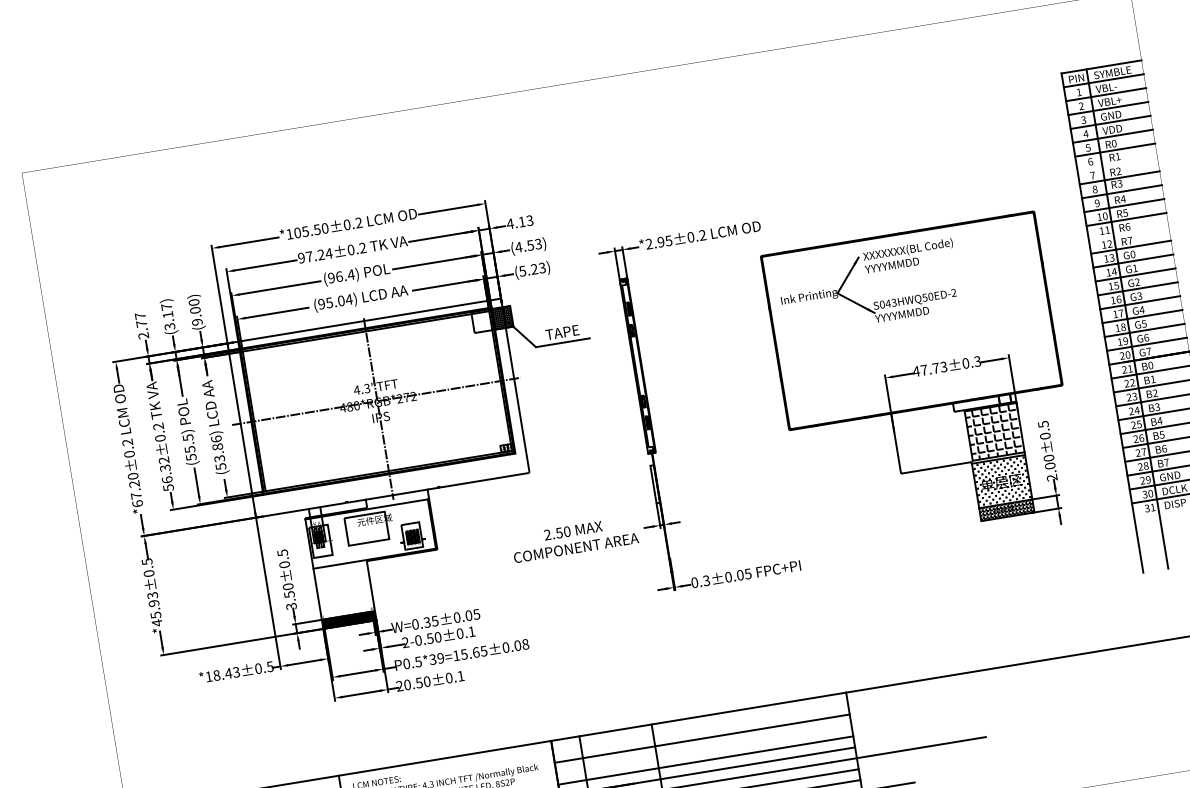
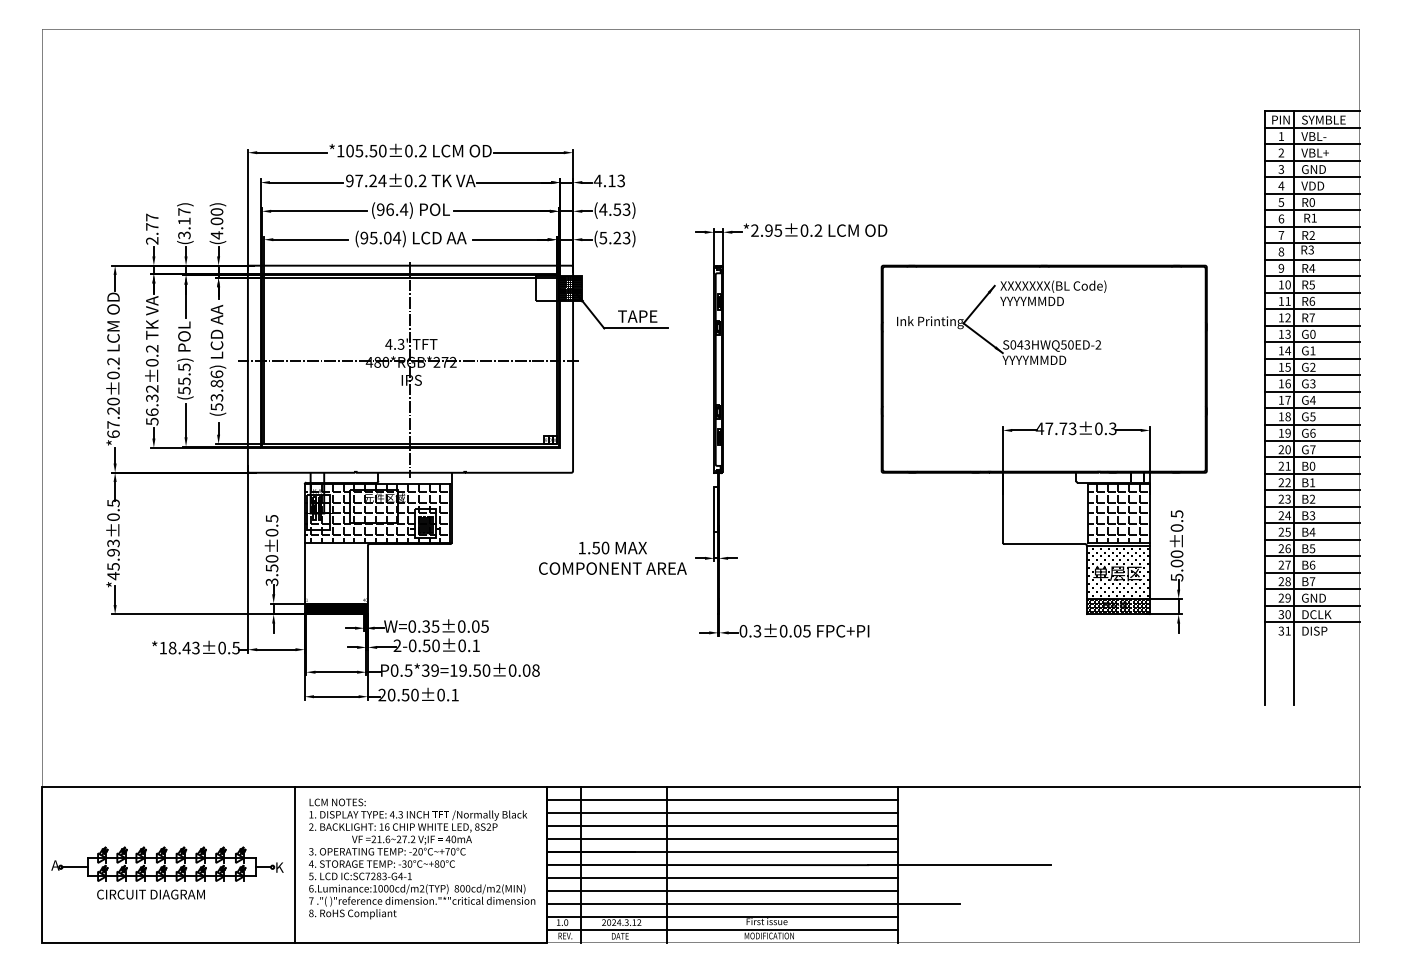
line: (1116, 163) -> (1311, 226), added
line: (1128, 233) -> (1311, 309), added
text: (196, 322) -> (216, 235), (9.00) -> (4.00)
text: (1051, 477) -> (1176, 577), 2.00 -> 5.00
hatch: (369, 534) -> (376, 513), added
text: (546, 534) -> (581, 547), 2.50 -> 1.50
text: (473, 652) -> (474, 670), P0.5*39=15.65 -> P0.5*39=19.50
line: (700, 727) -> (722, 800), added
line: (704, 749) -> (722, 826), added

